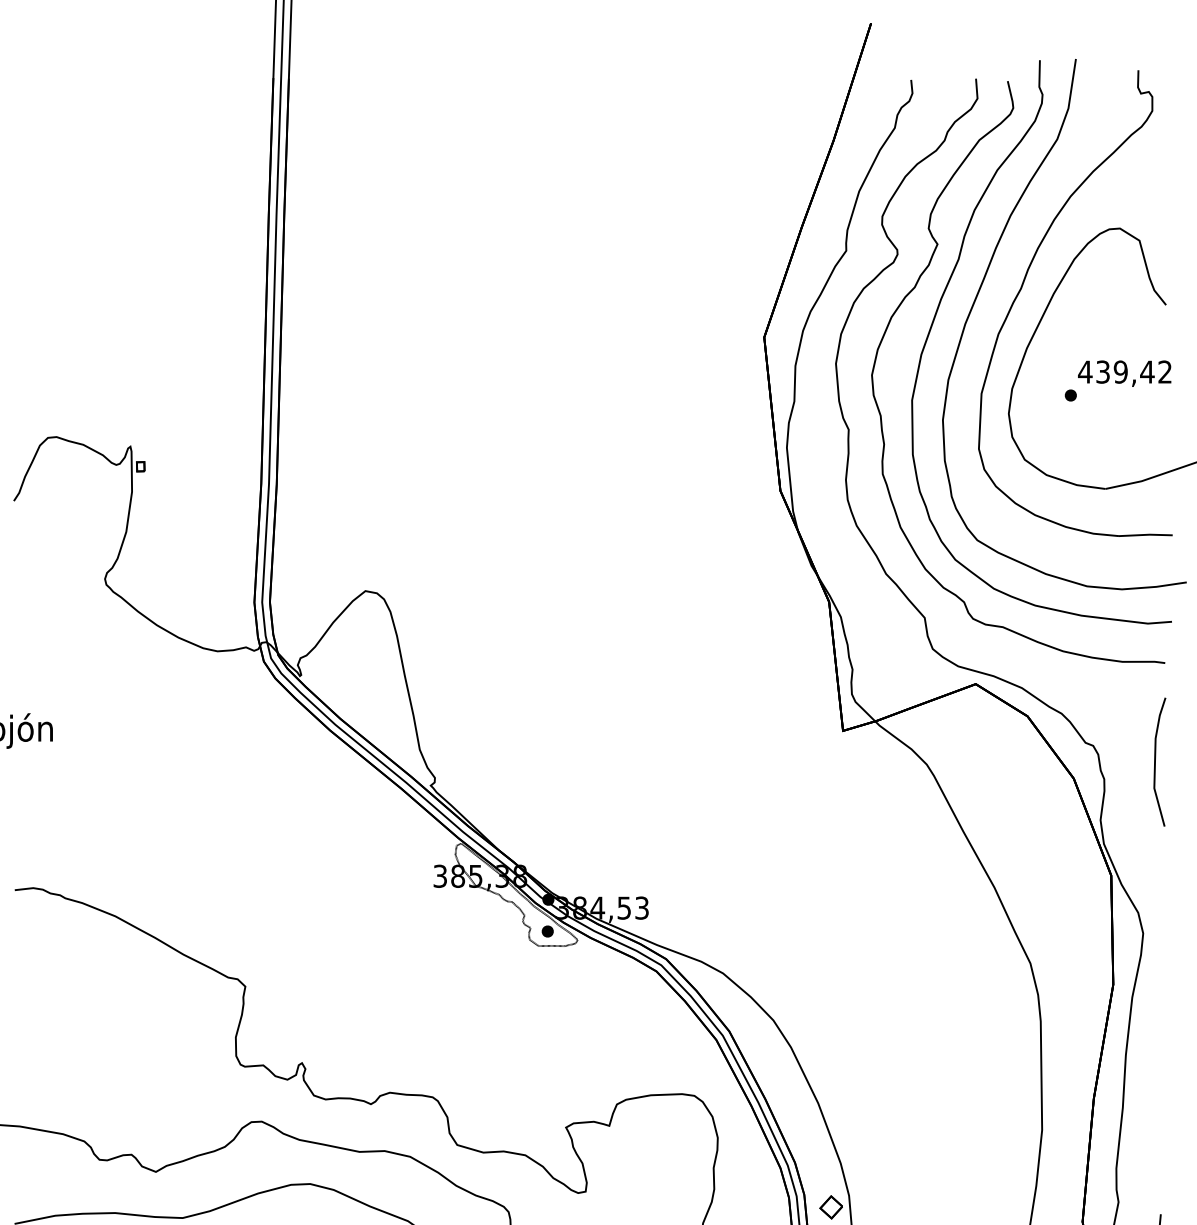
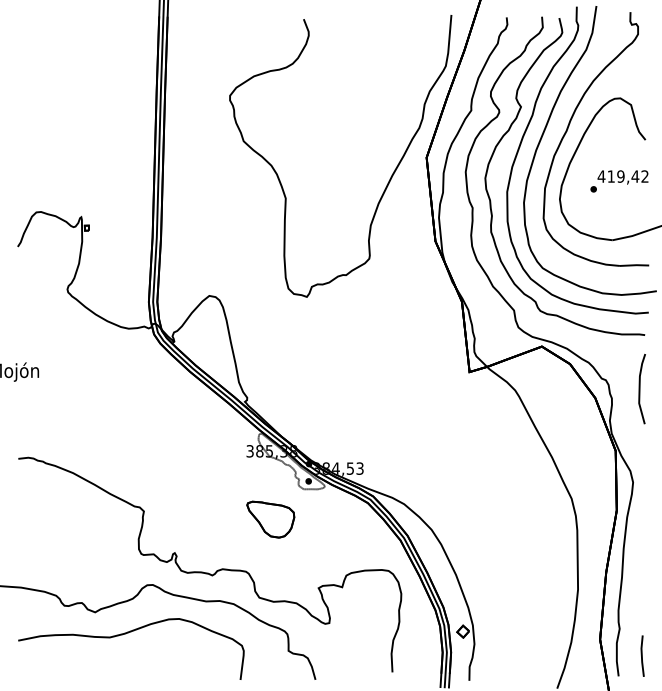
part: (697, 371) -> (390, 176), added
text: (1101, 371) -> (610, 176), 439,42 -> 419,42
part: (477, 1001) -> (270, 519), added

